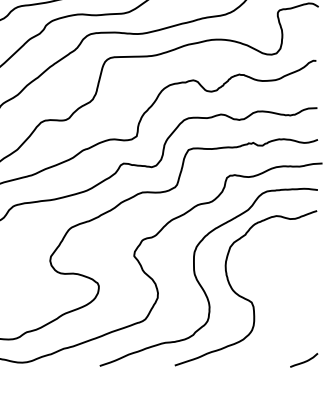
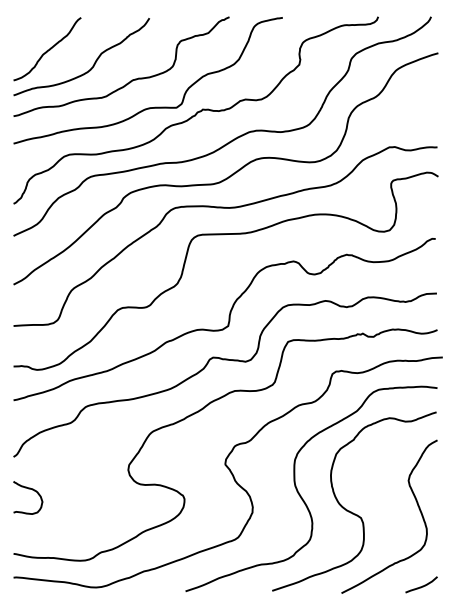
curve: (300, 292) -> (417, 506), added

